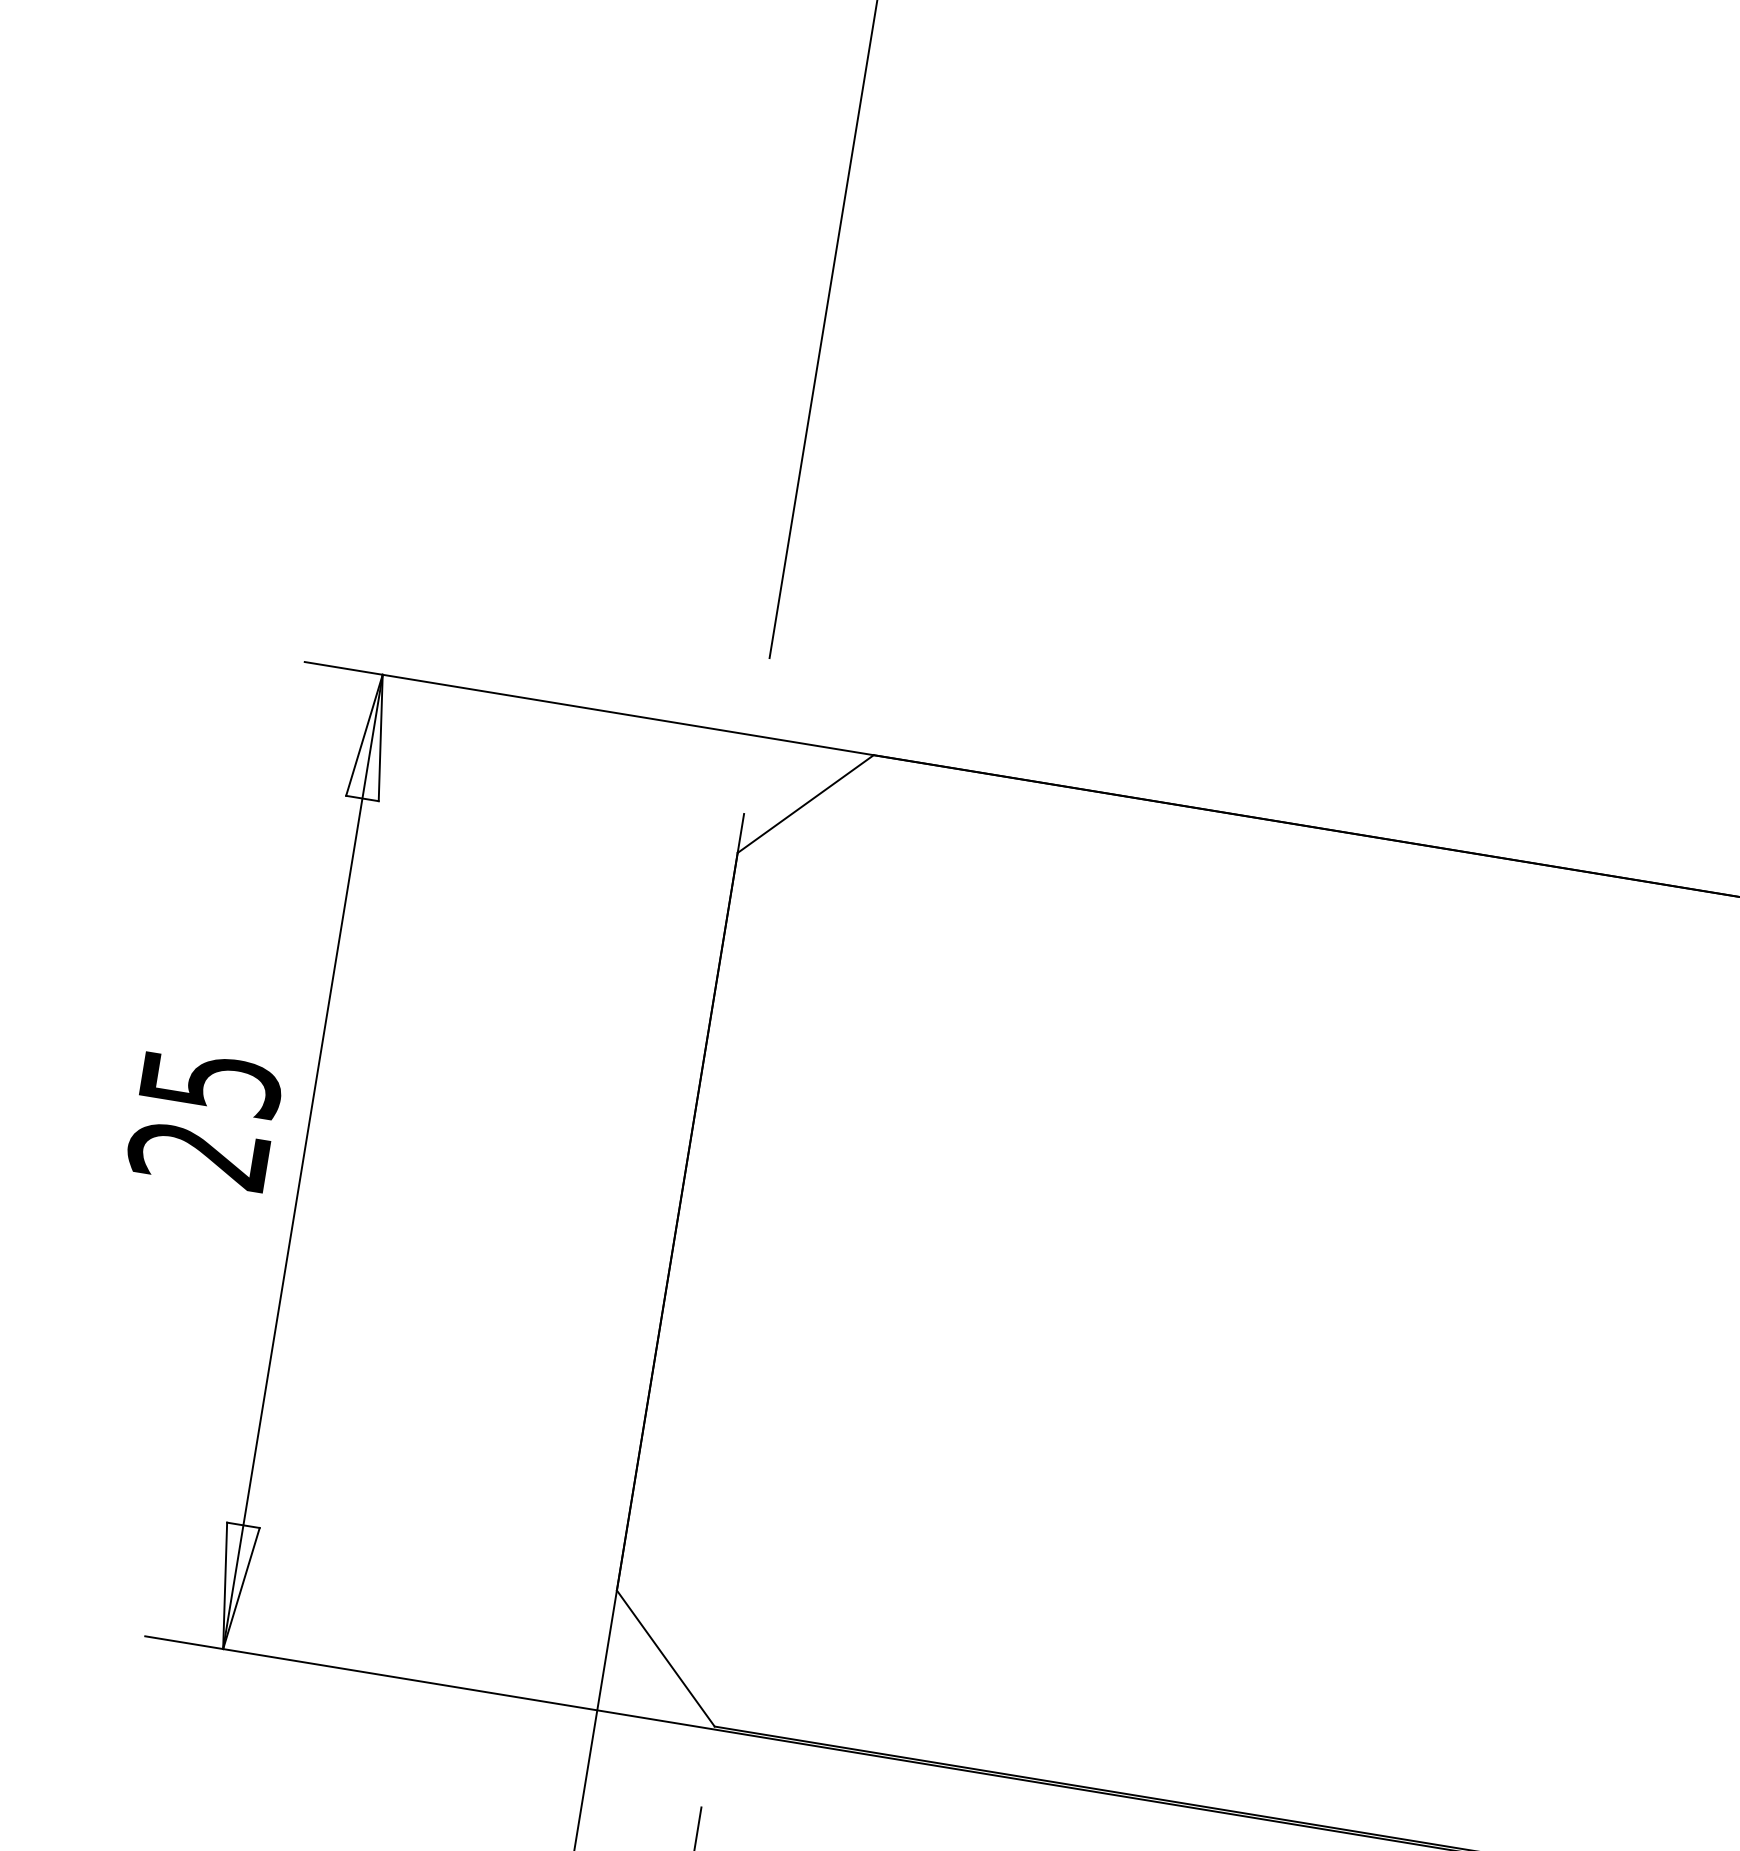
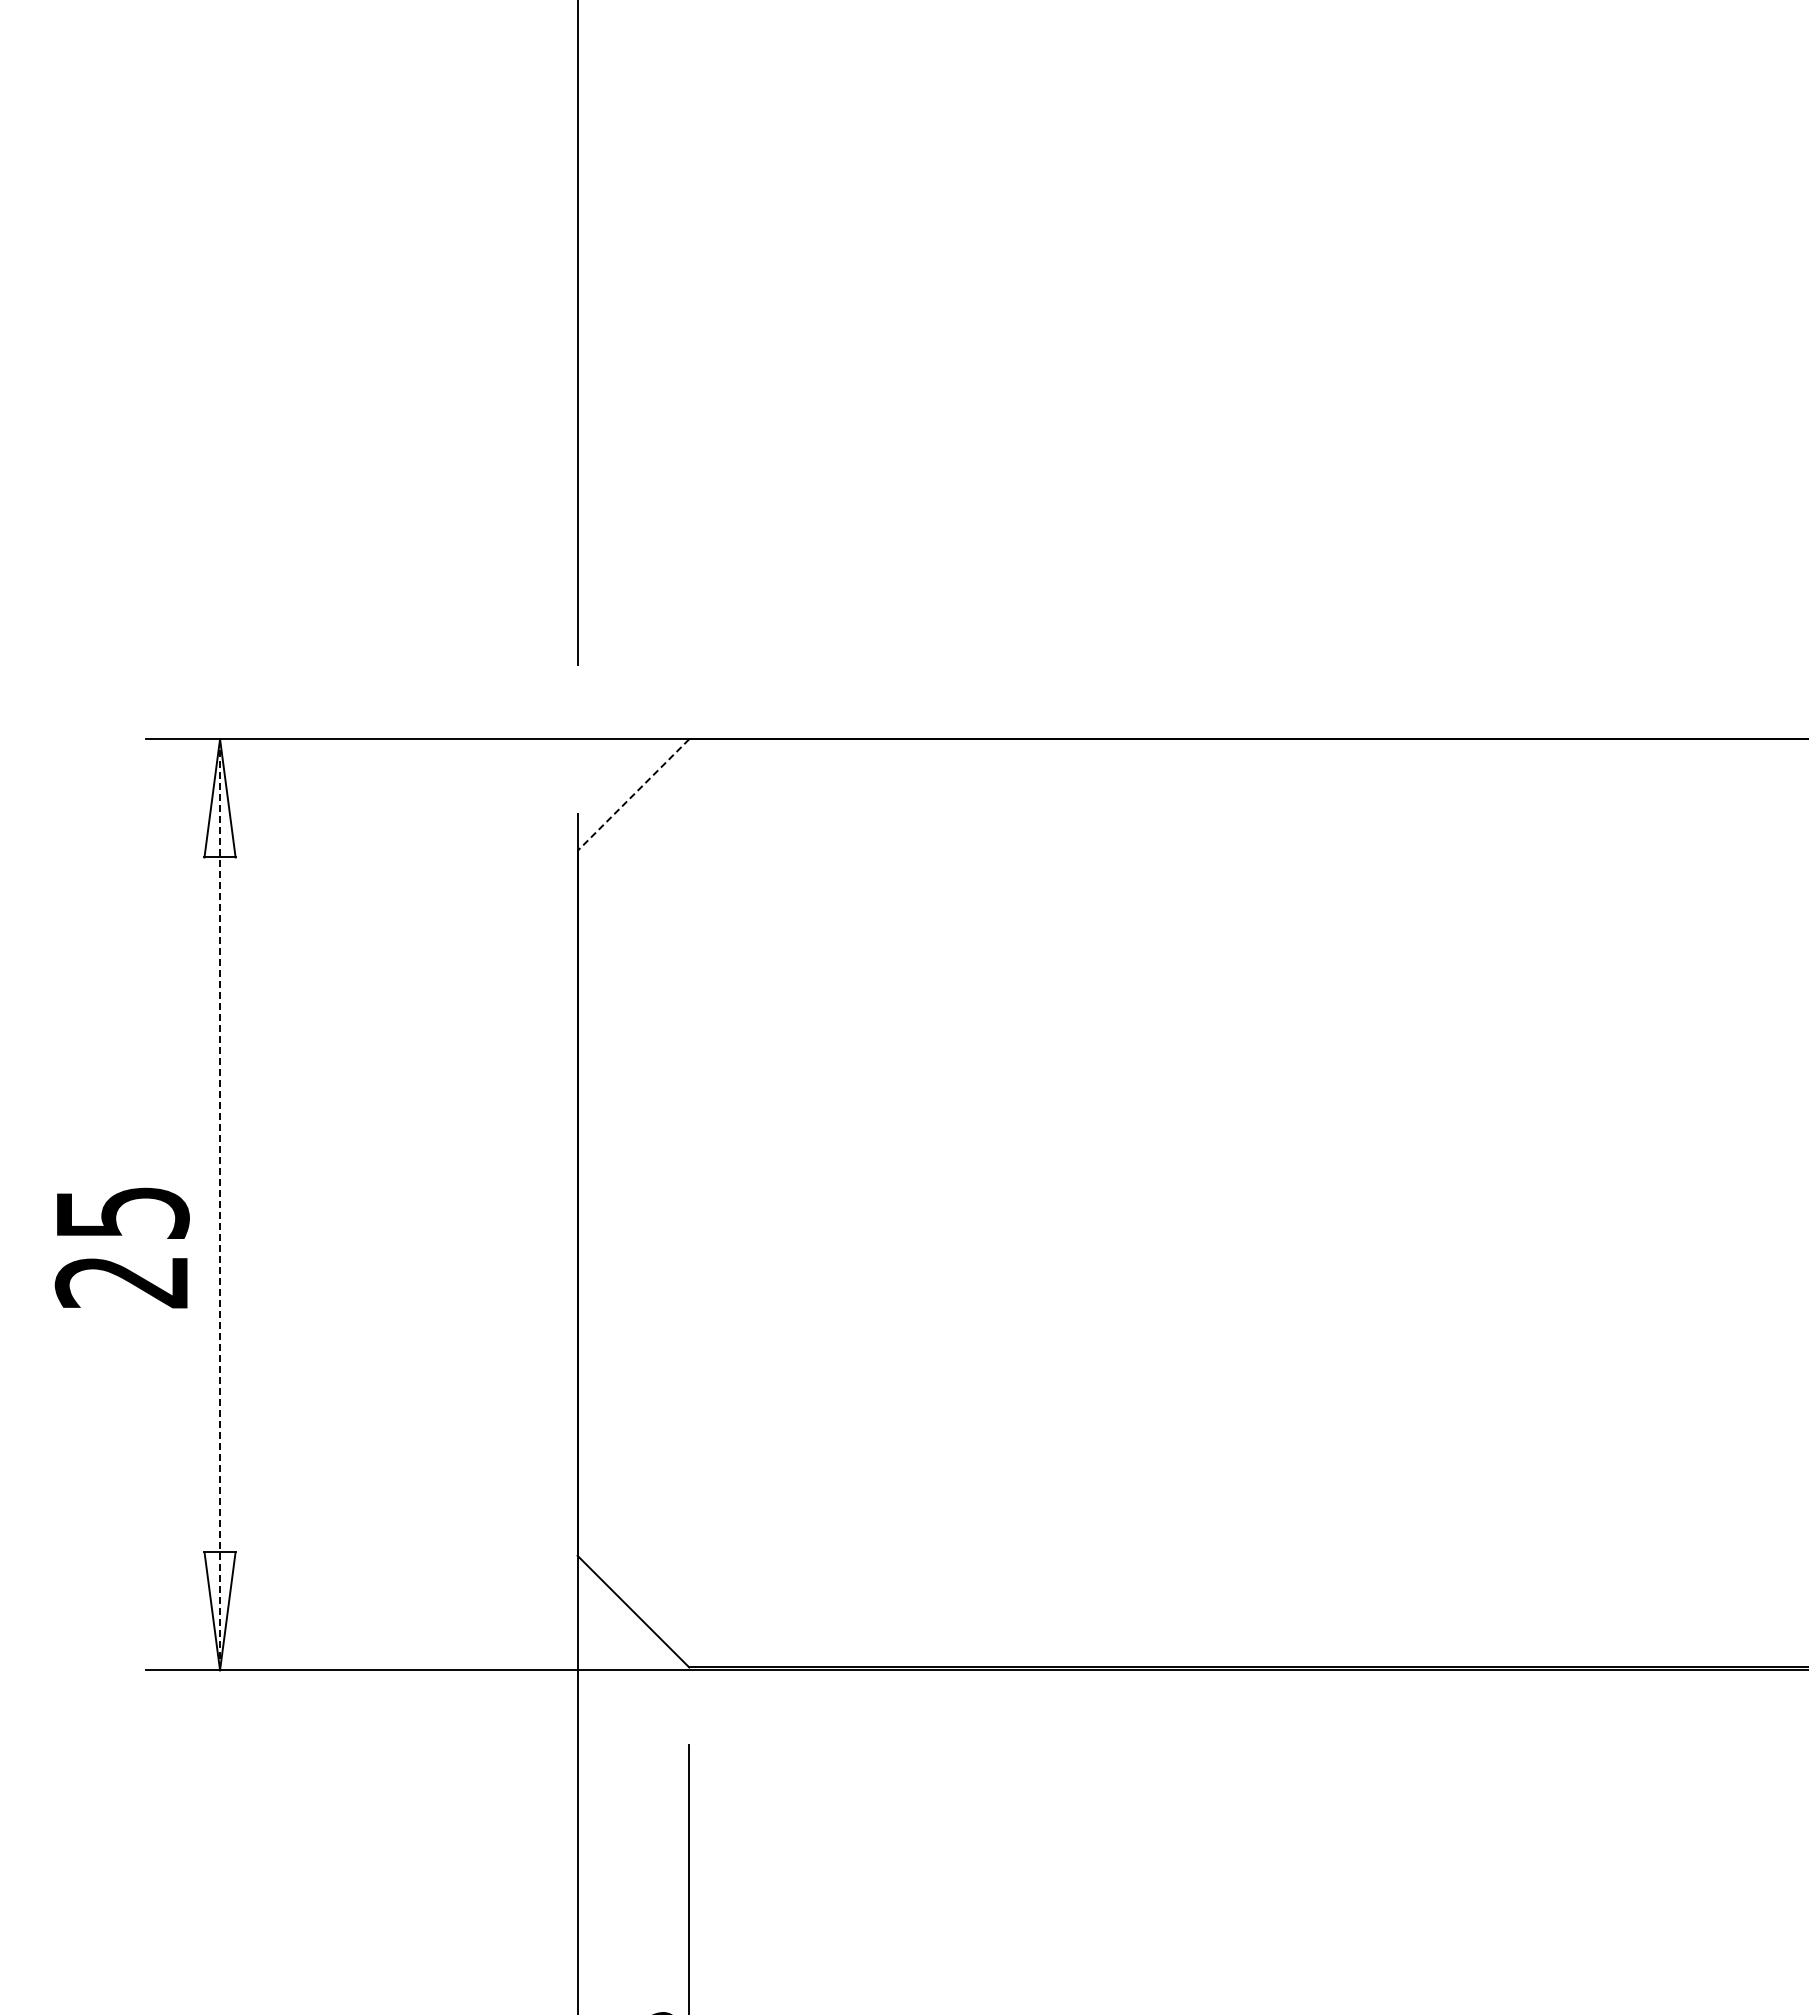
line: (805, 804) -> (633, 795), solid -> dashed
text: (204, 1118) -> (121, 1247), moved
line: (303, 1161) -> (220, 1204), solid -> dashed

